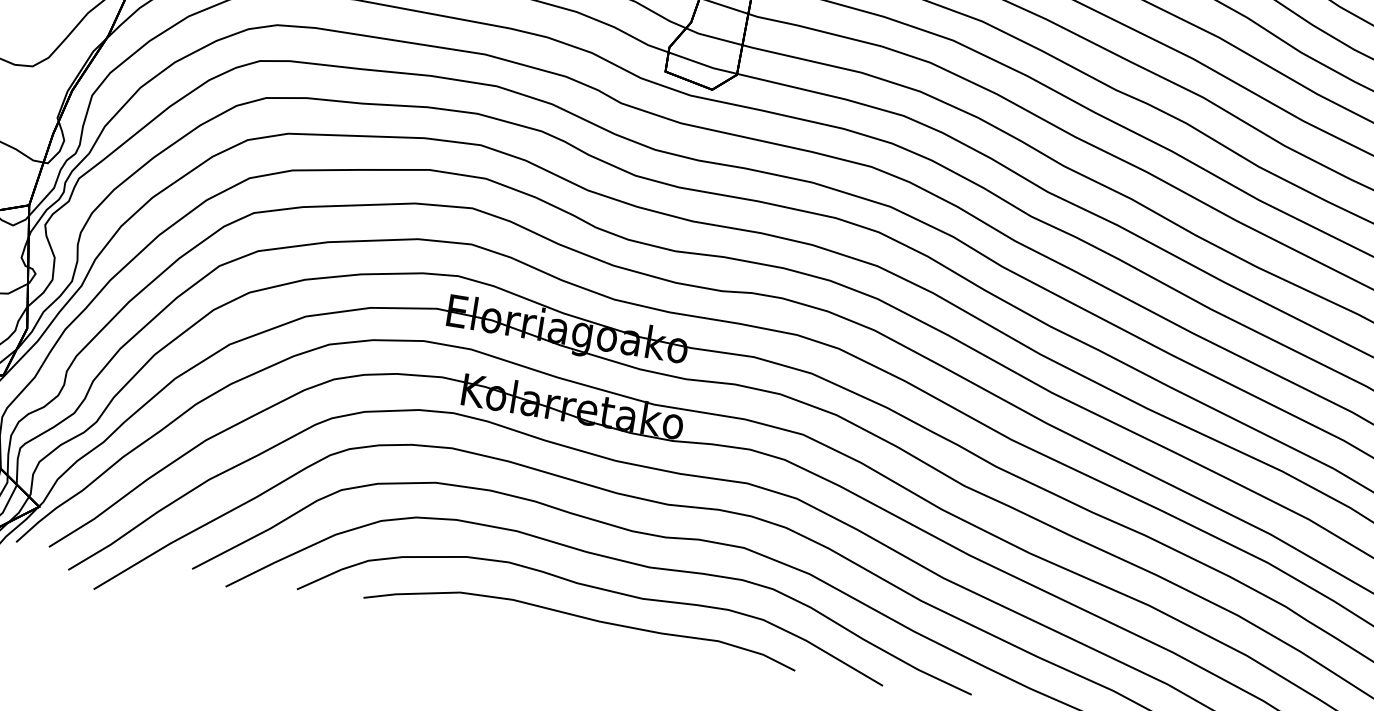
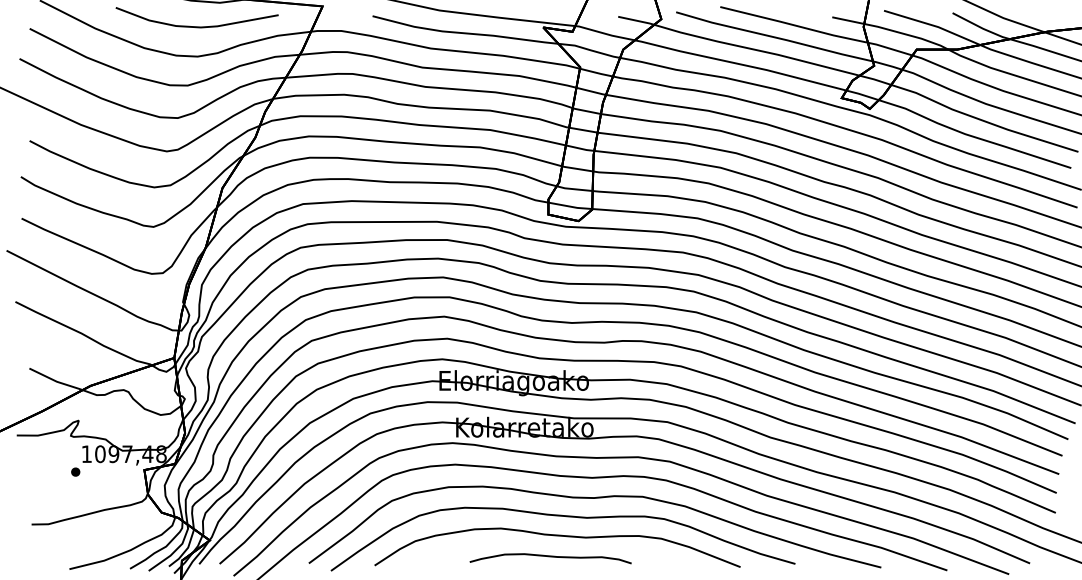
part: (580, 623) -> (550, 558), size x0.6

